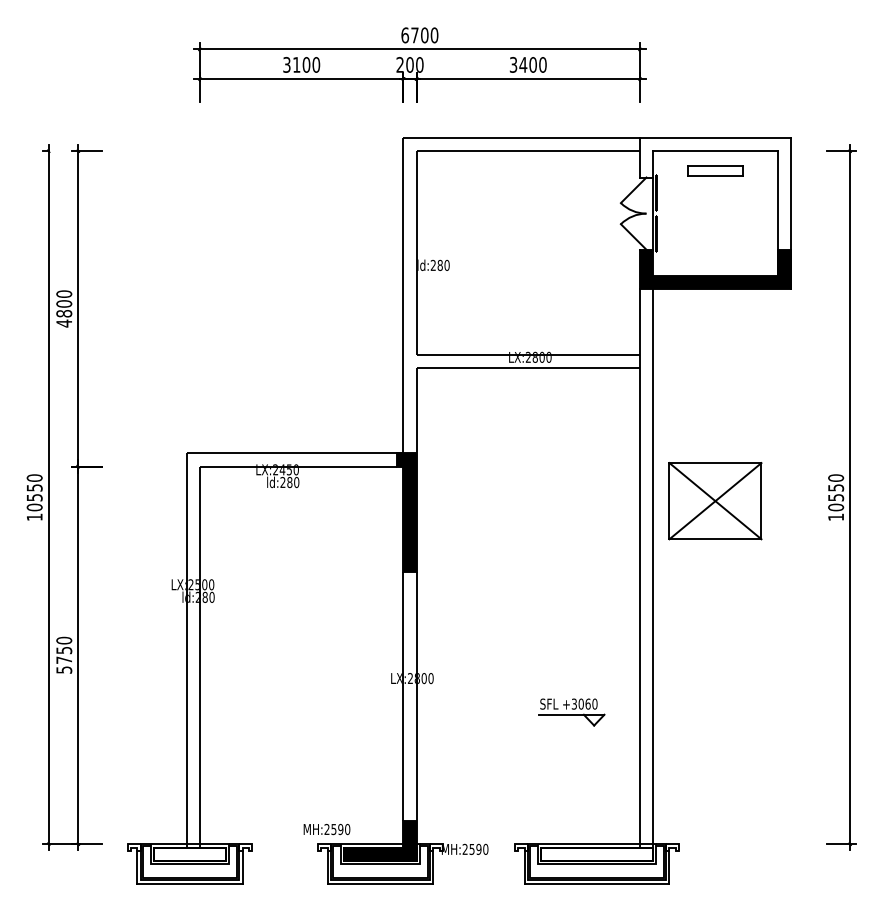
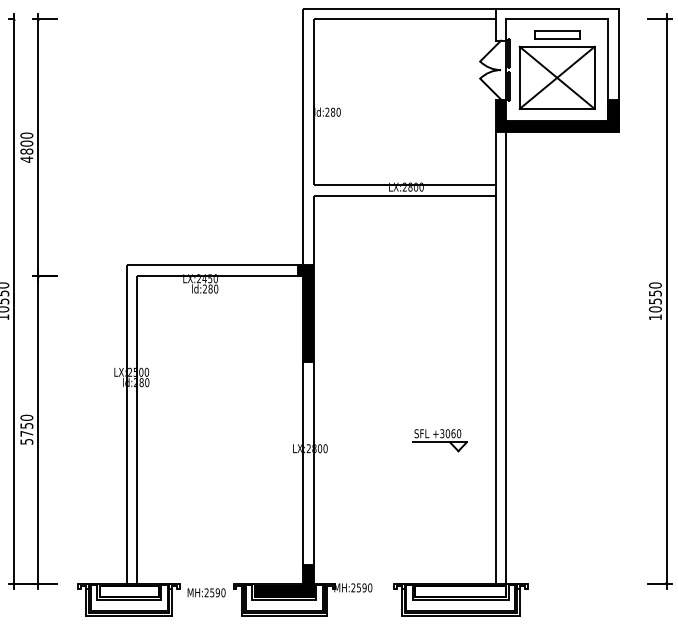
part: (715, 501) -> (557, 78), moved
part: (571, 712) -> (439, 440), moved
text: (326, 829) -> (206, 592), moved

